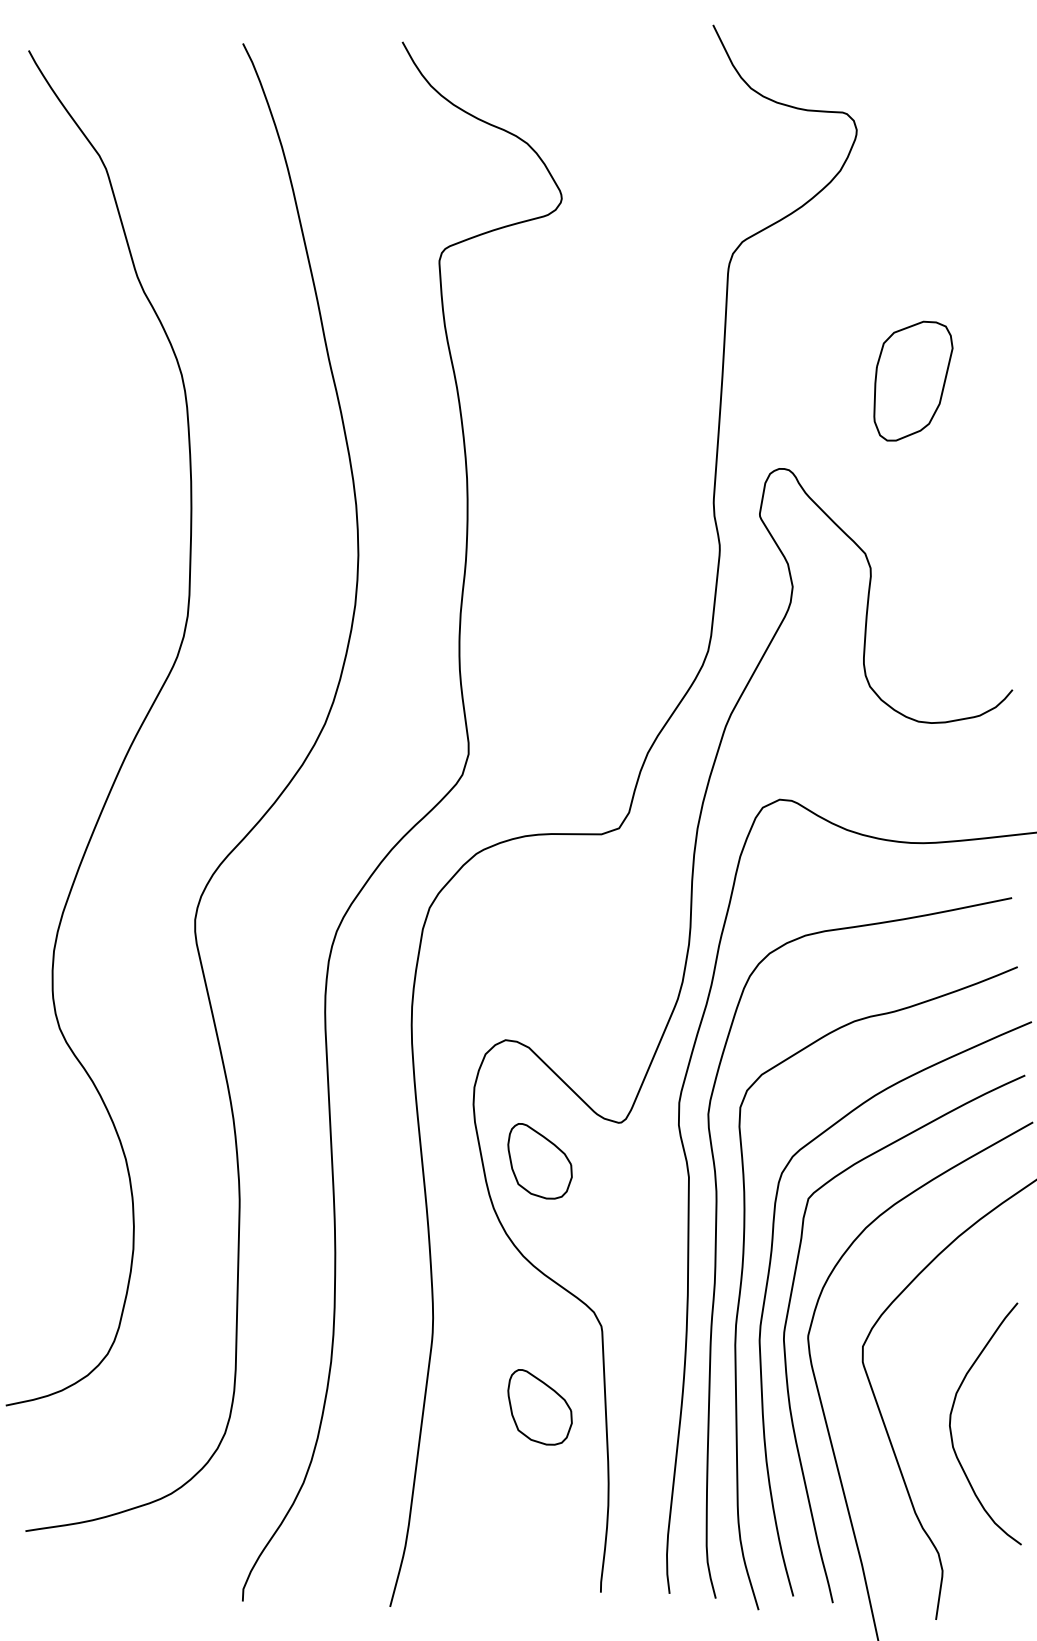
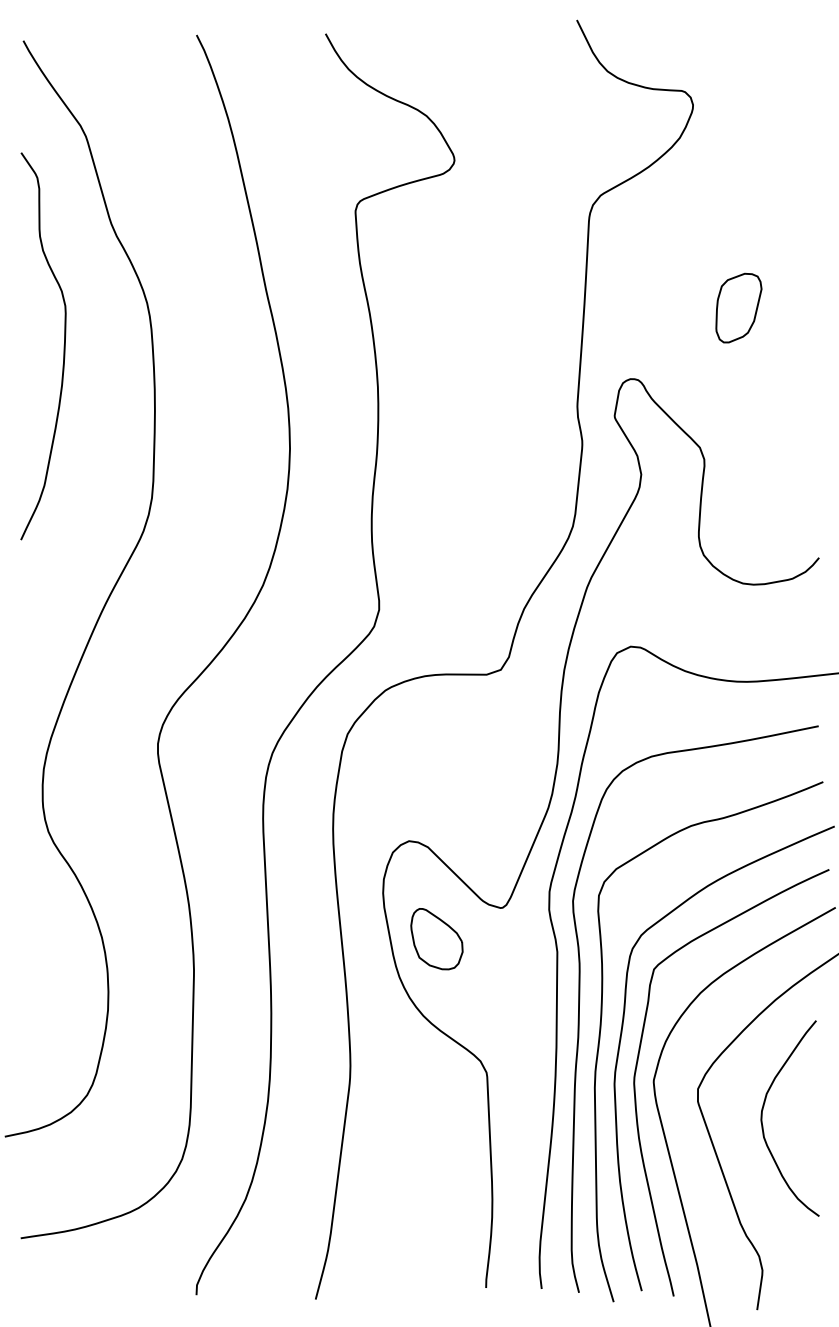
part: (912, 380) -> (738, 307), size x0.71
curve: (78, 428) -> (63, 346), added
part: (539, 1407) -> (436, 1138), removed
curve: (952, 1432) -> (763, 1125), moved

